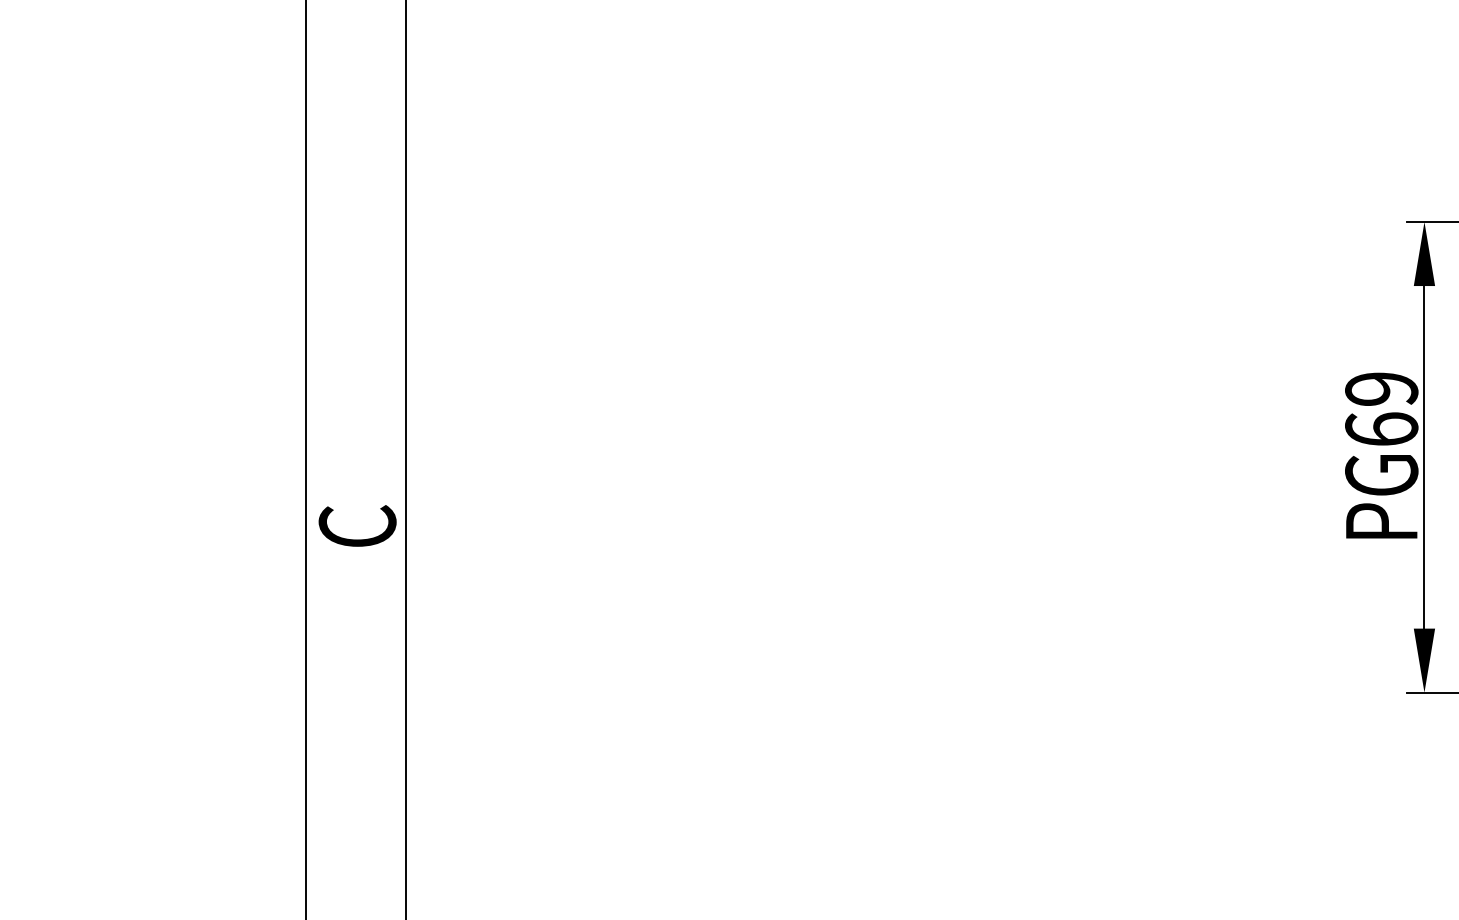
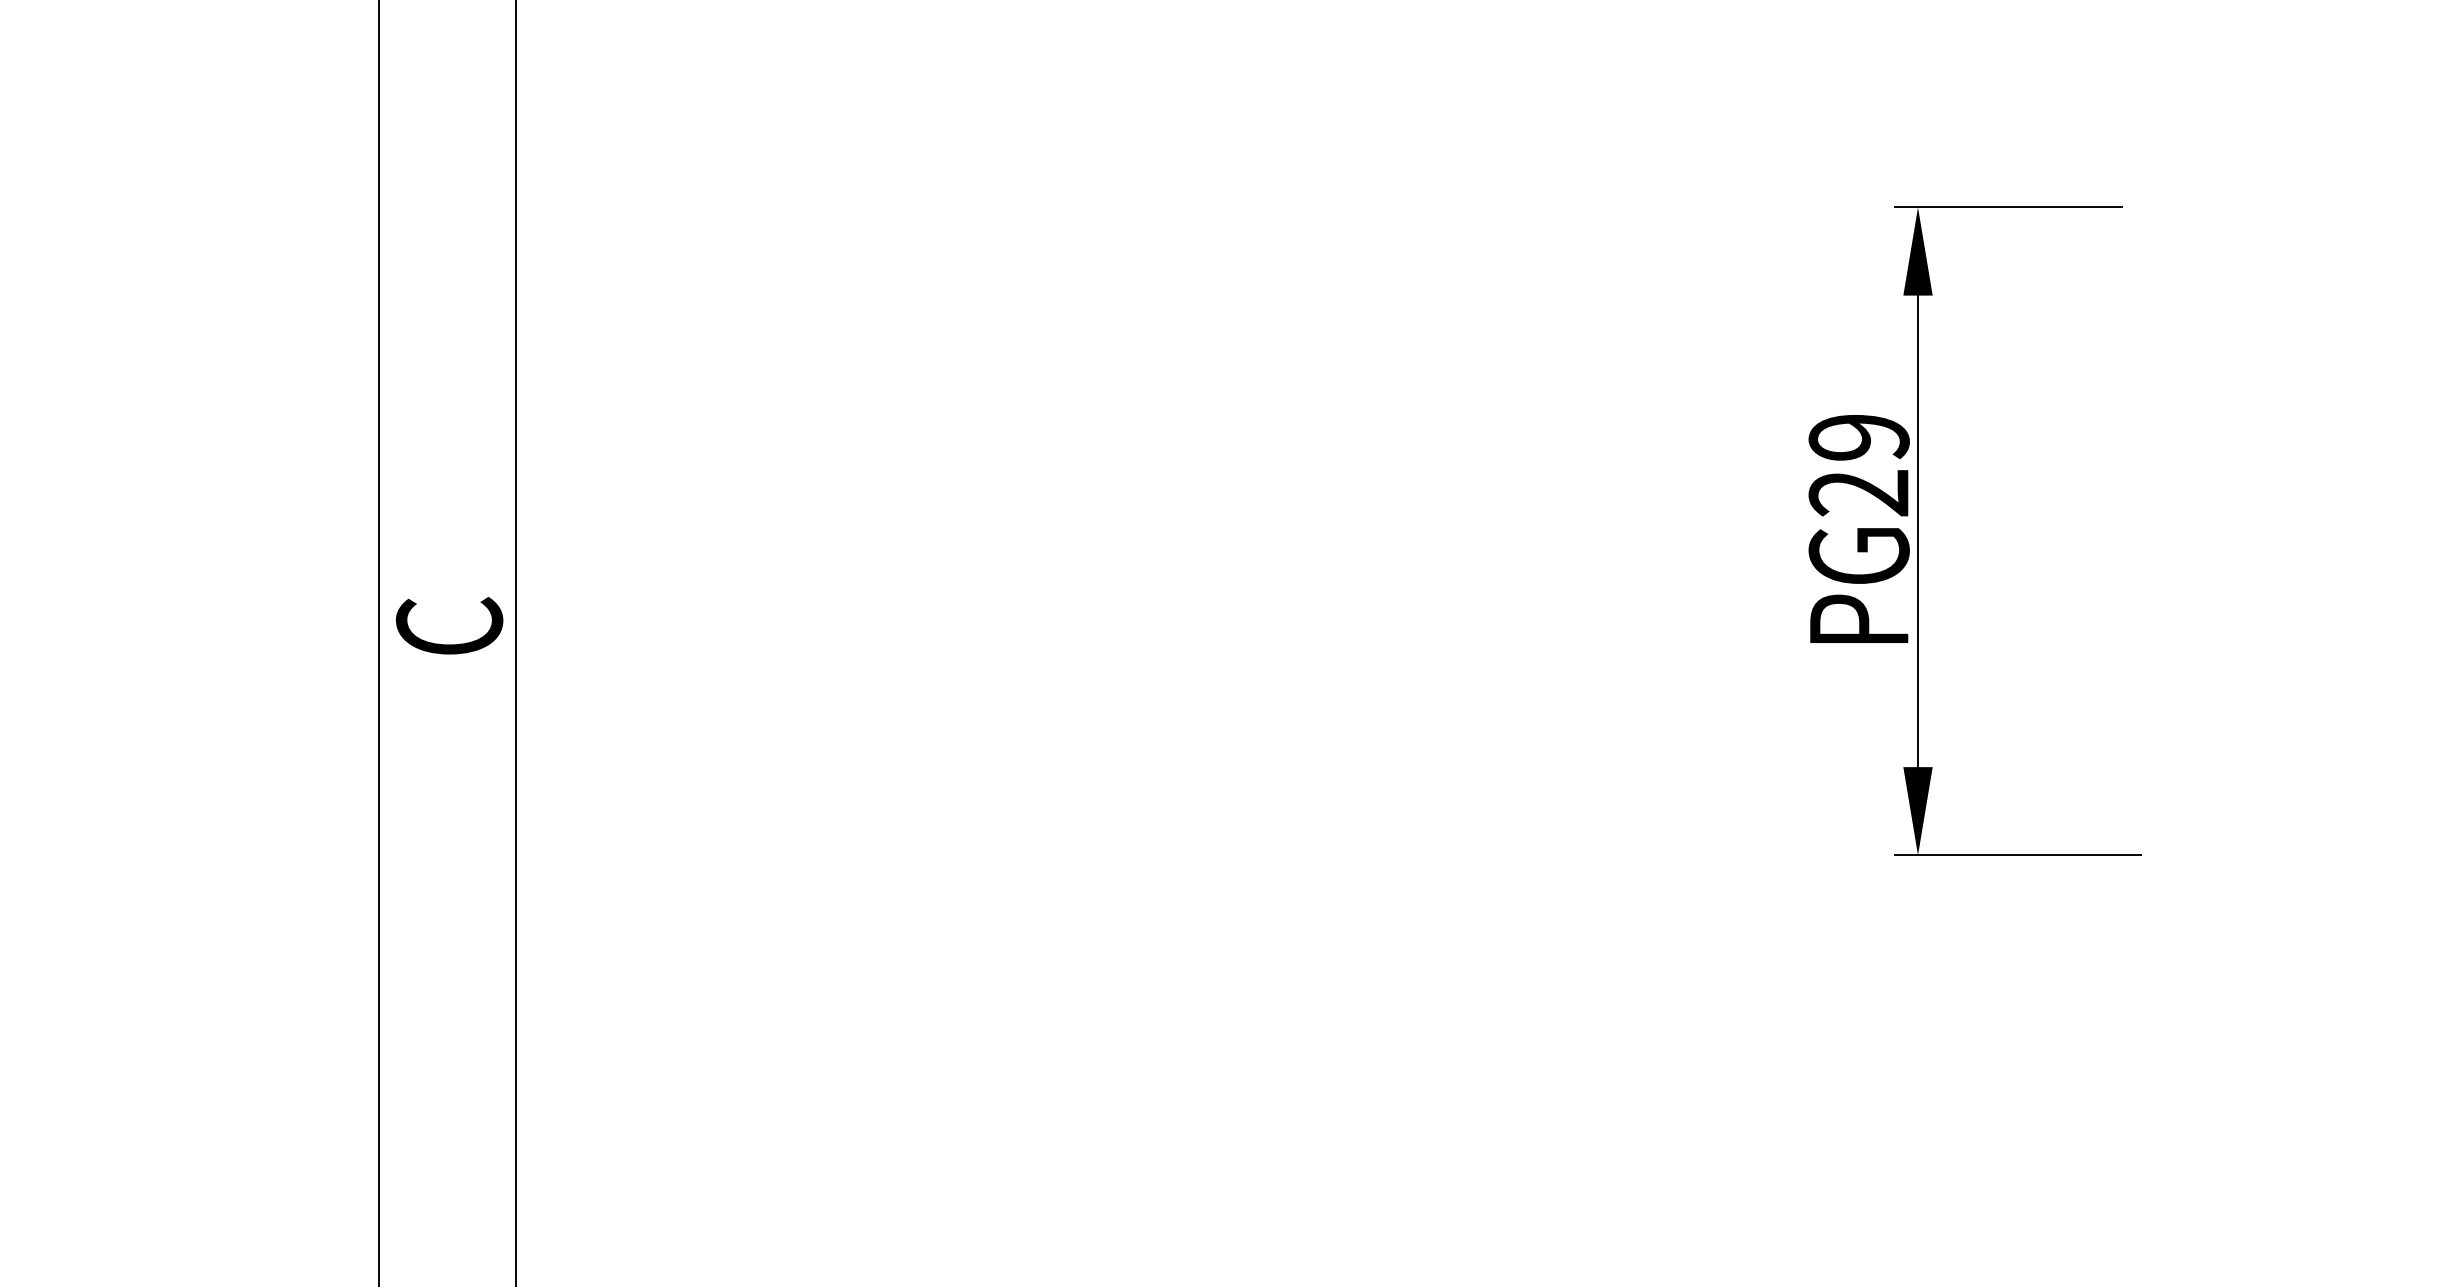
text: (1381, 429) -> (1858, 492), PG69 -> PG29

